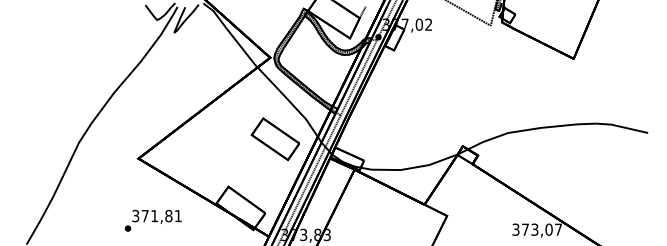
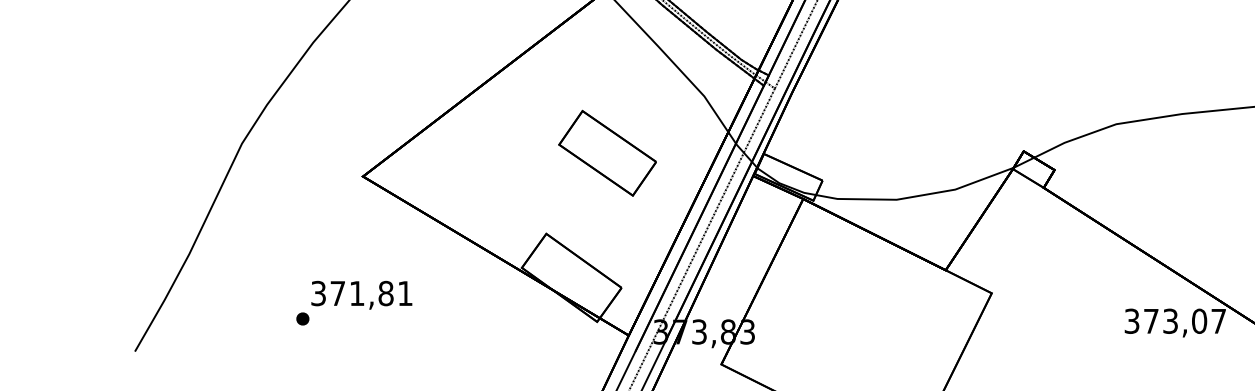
part: (274, 139) -> (605, 153), moved
text: (152, 220) -> (352, 302), moved

